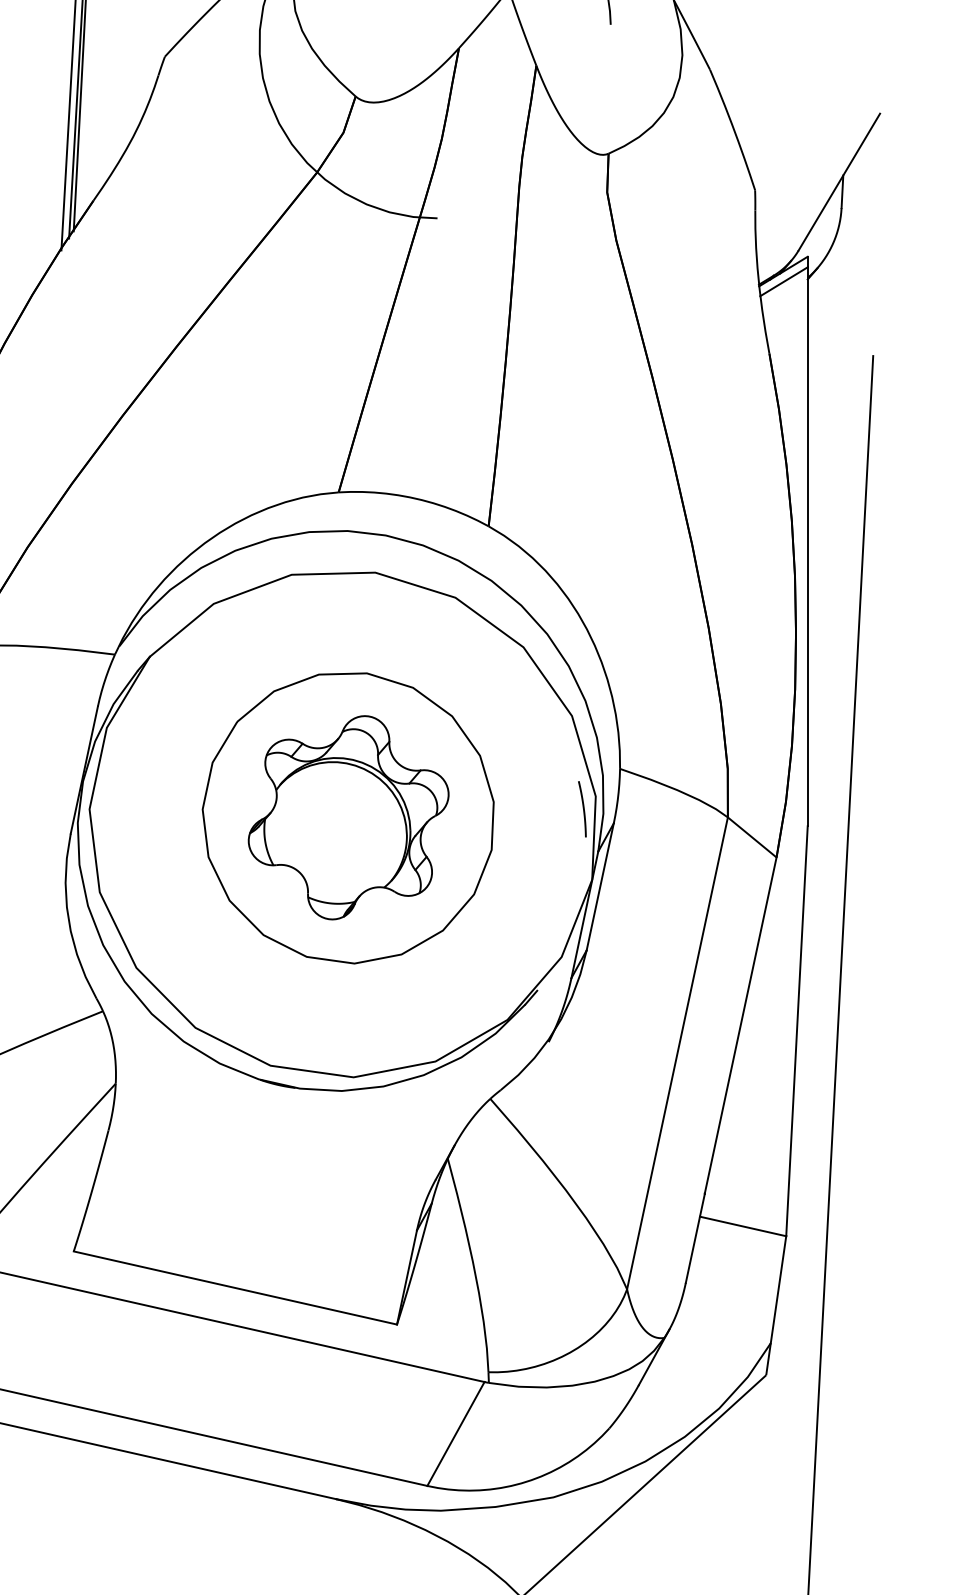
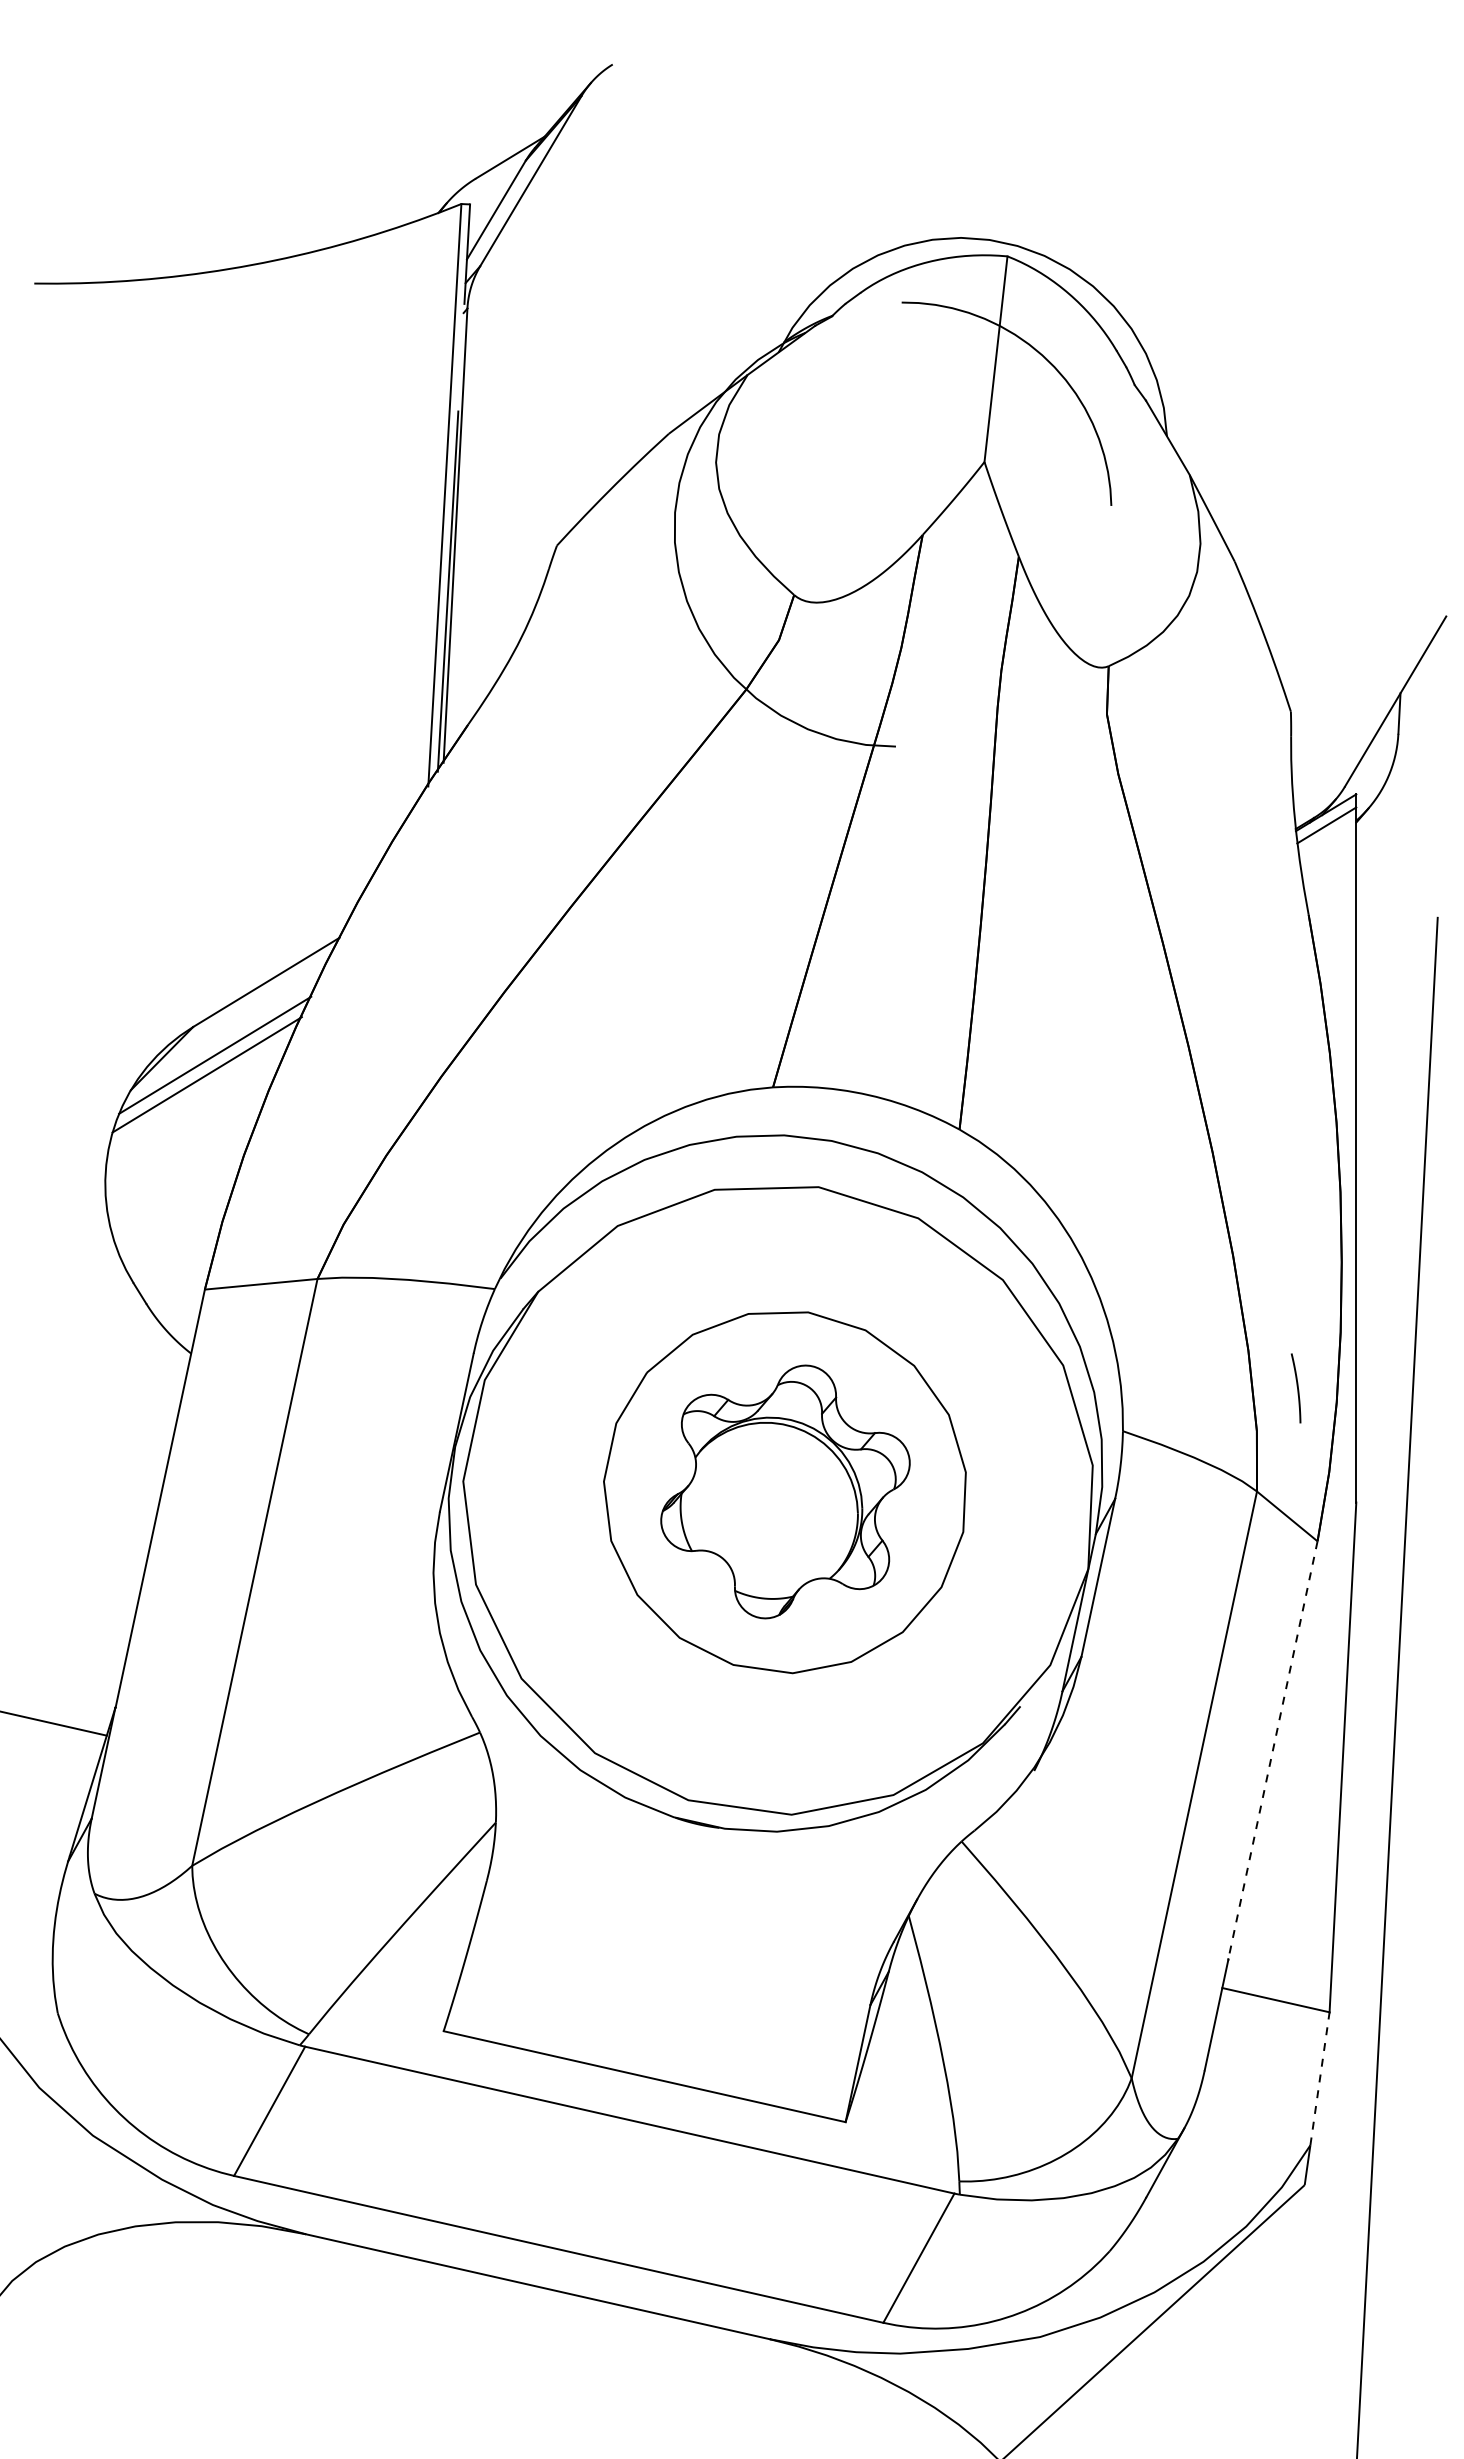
curve: (583, 809) -> (1297, 1388), moved
line: (740, 1025) -> (1272, 1750), solid -> dashed
line: (778, 1289) -> (1320, 2078), solid -> dashed

